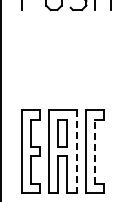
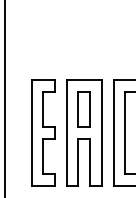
line: (94, 151) -> (125, 132), dashed -> solid
line: (76, 152) -> (101, 133), dashed -> solid

